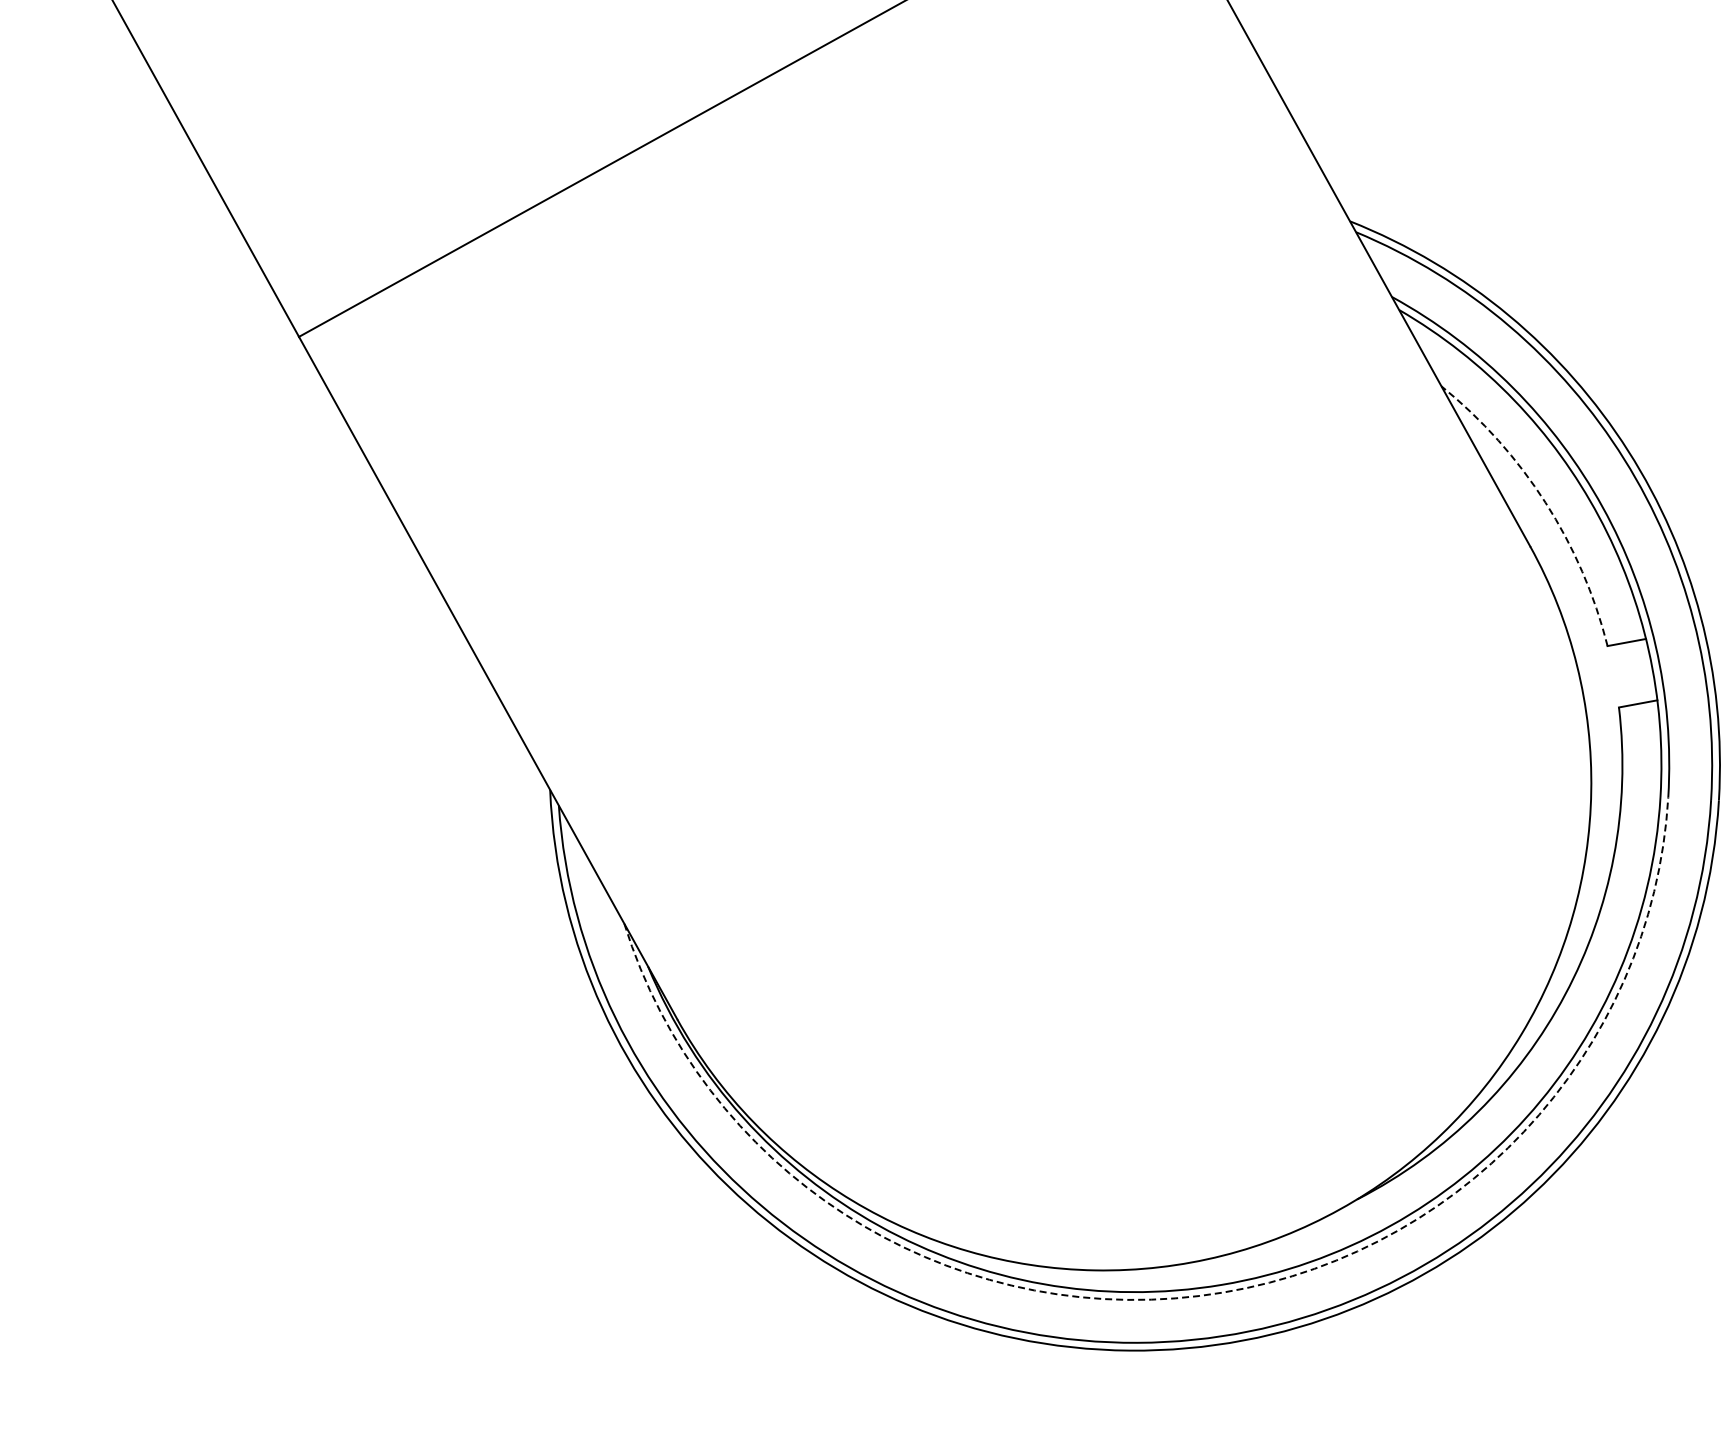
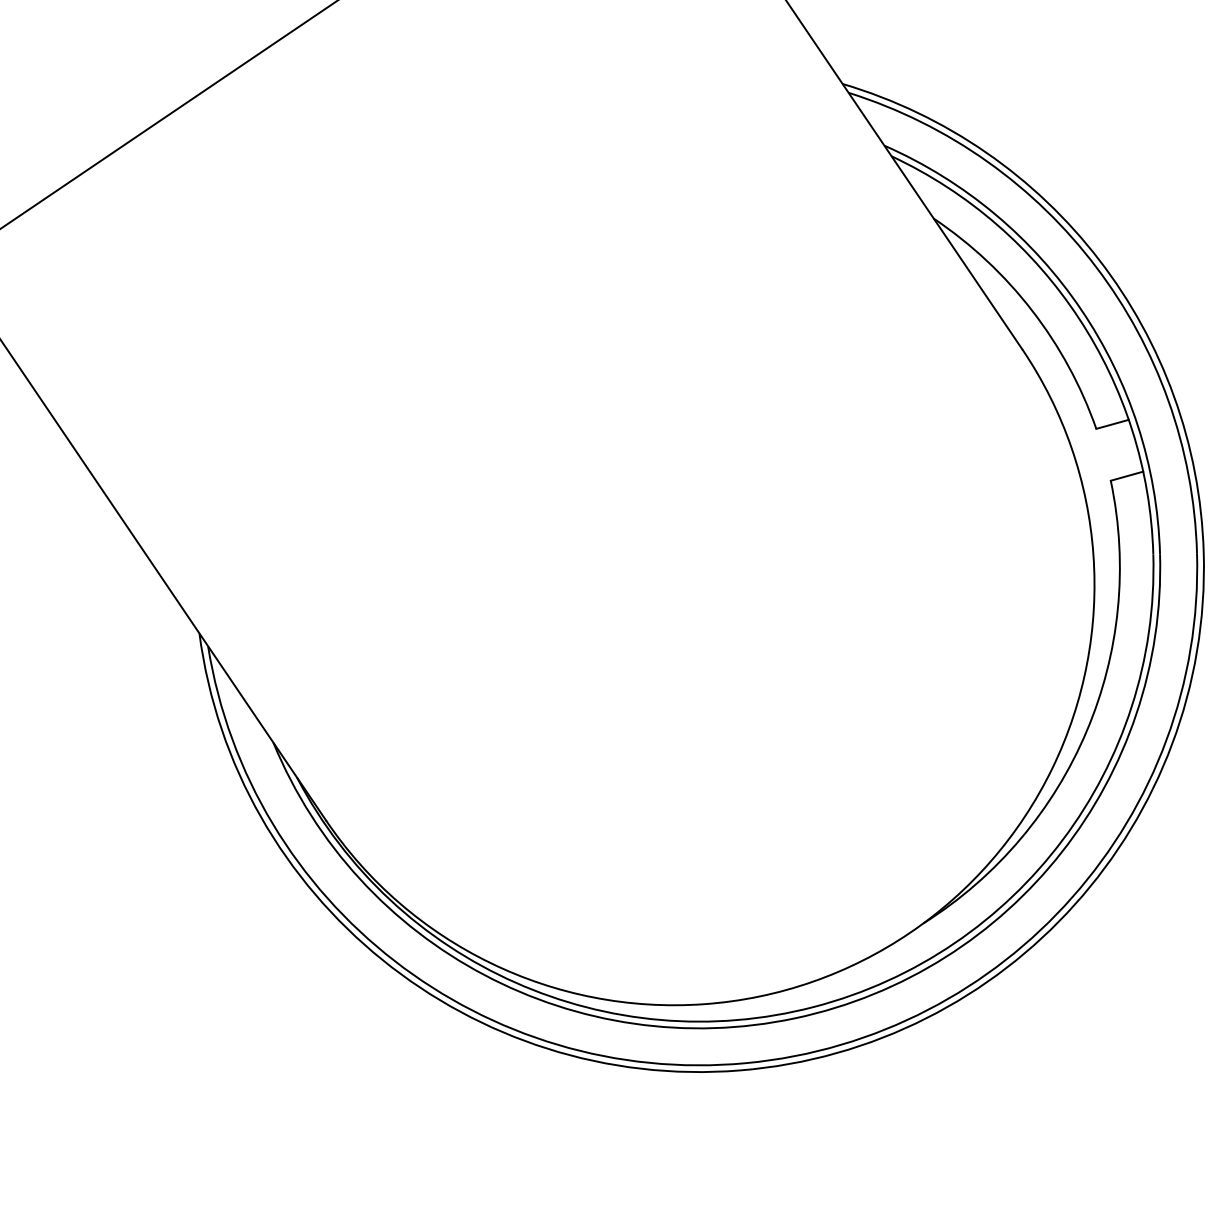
arc: (1545, 502) -> (1032, 310), dashed -> solid
arc: (1199, 1296) -> (795, 1018), dashed -> solid

